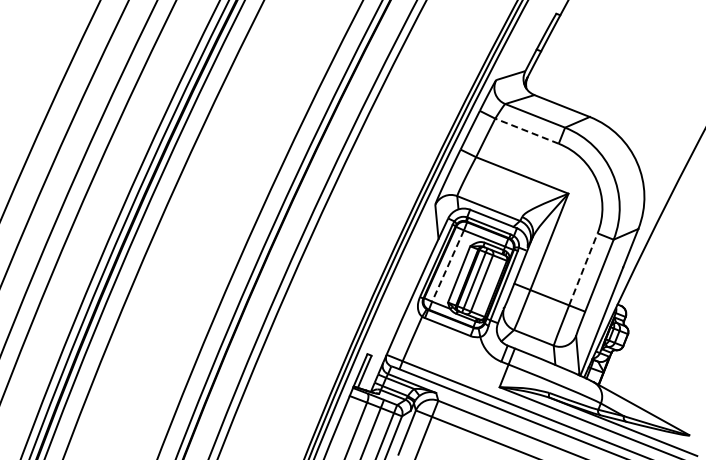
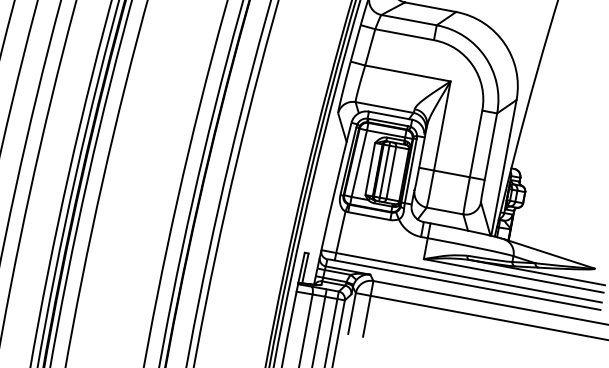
line: (526, 131) -> (404, 35), dashed -> solid
line: (447, 266) -> (358, 164), dashed -> solid
line: (583, 269) -> (476, 144), dashed -> solid

